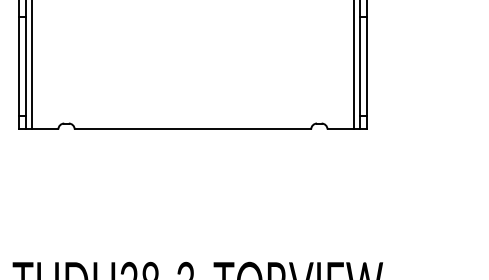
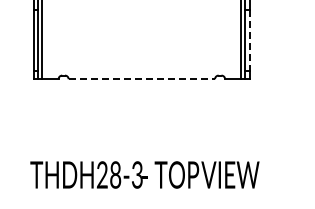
line: (366, 66) -> (249, 40), solid -> dashed
line: (193, 129) -> (142, 79), solid -> dashed

